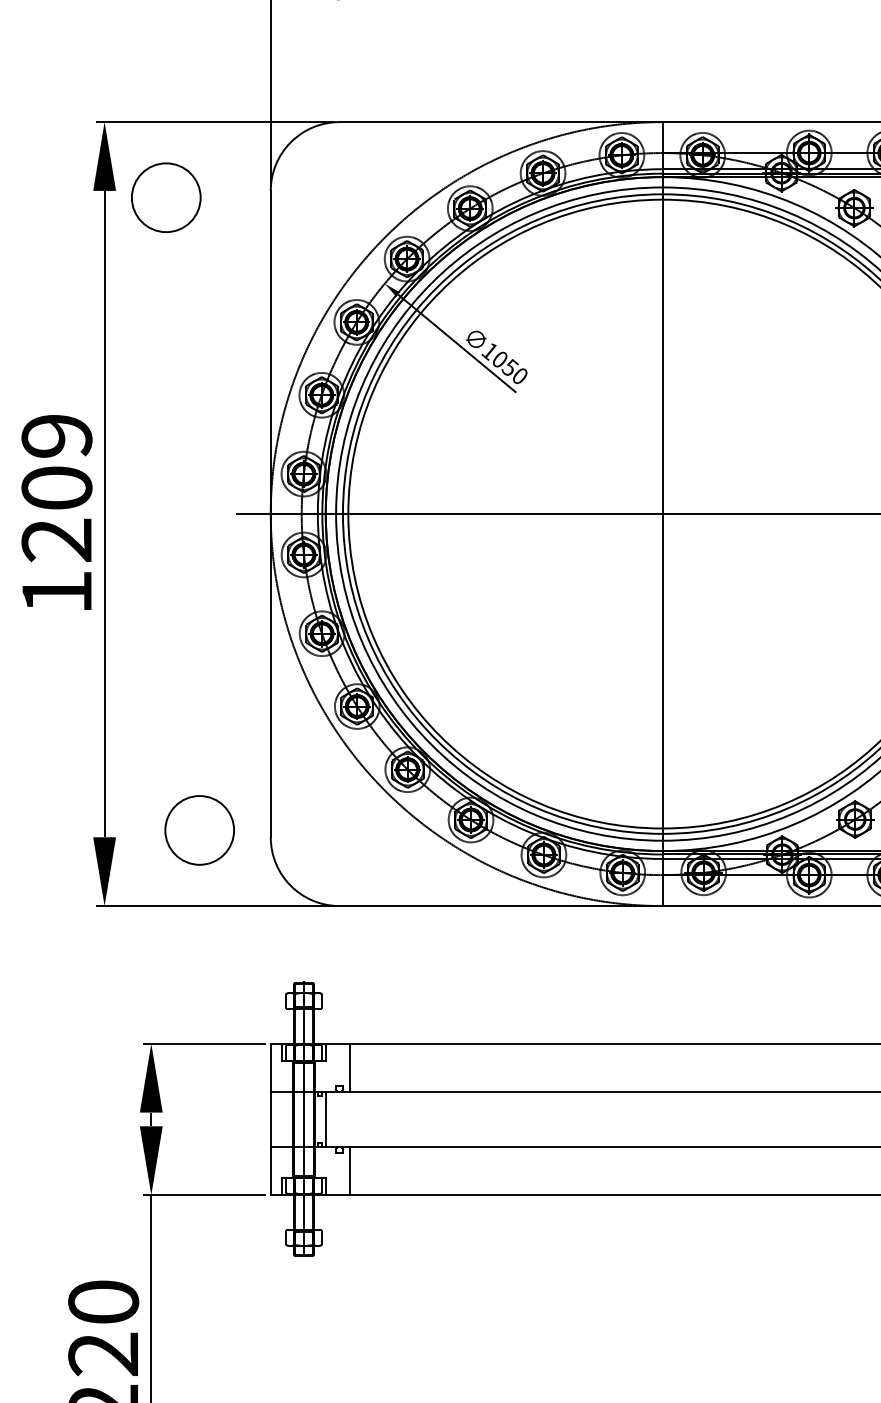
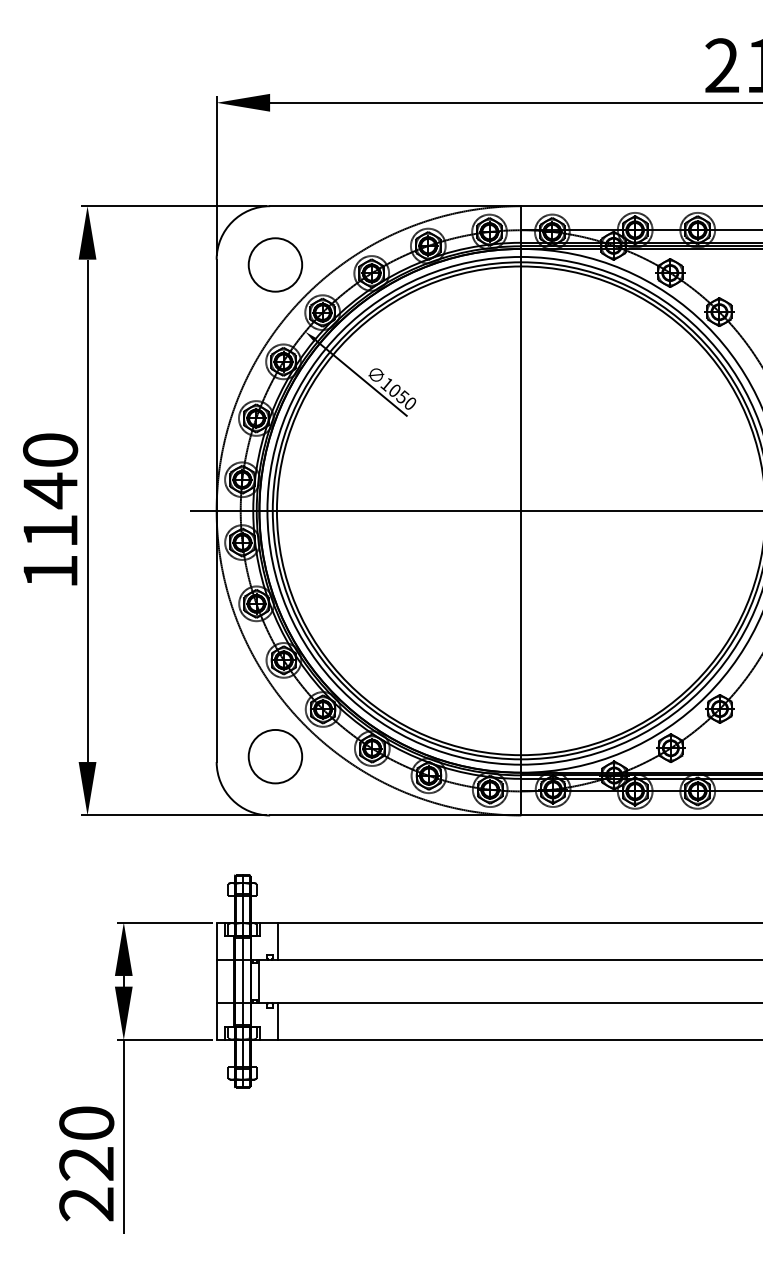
circle: (166, 197) -> (275, 264), moved
text: (56, 487) -> (50, 490), 1209 -> 1140
circle: (199, 830) -> (275, 756), moved

